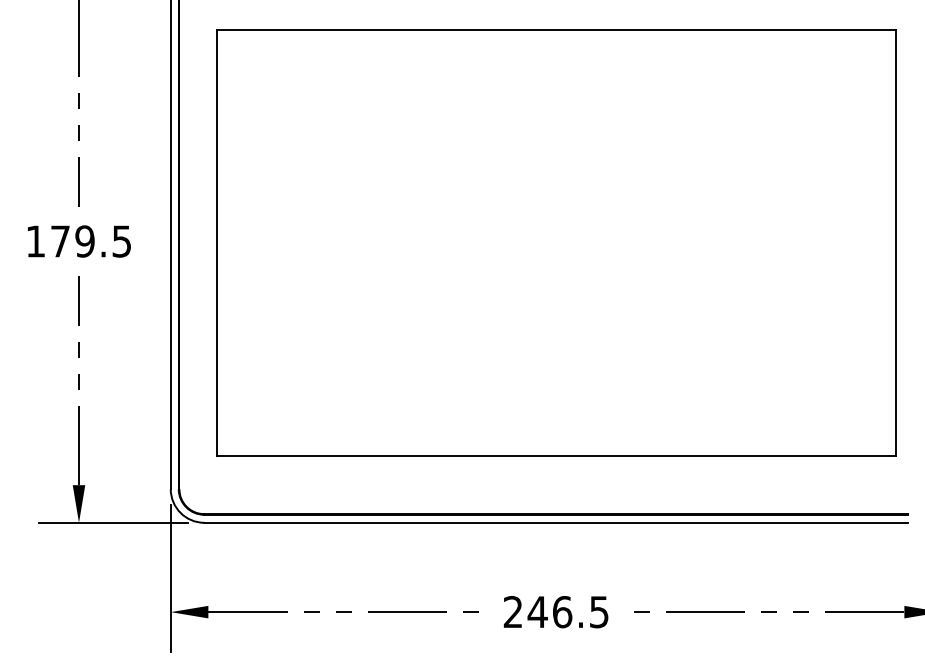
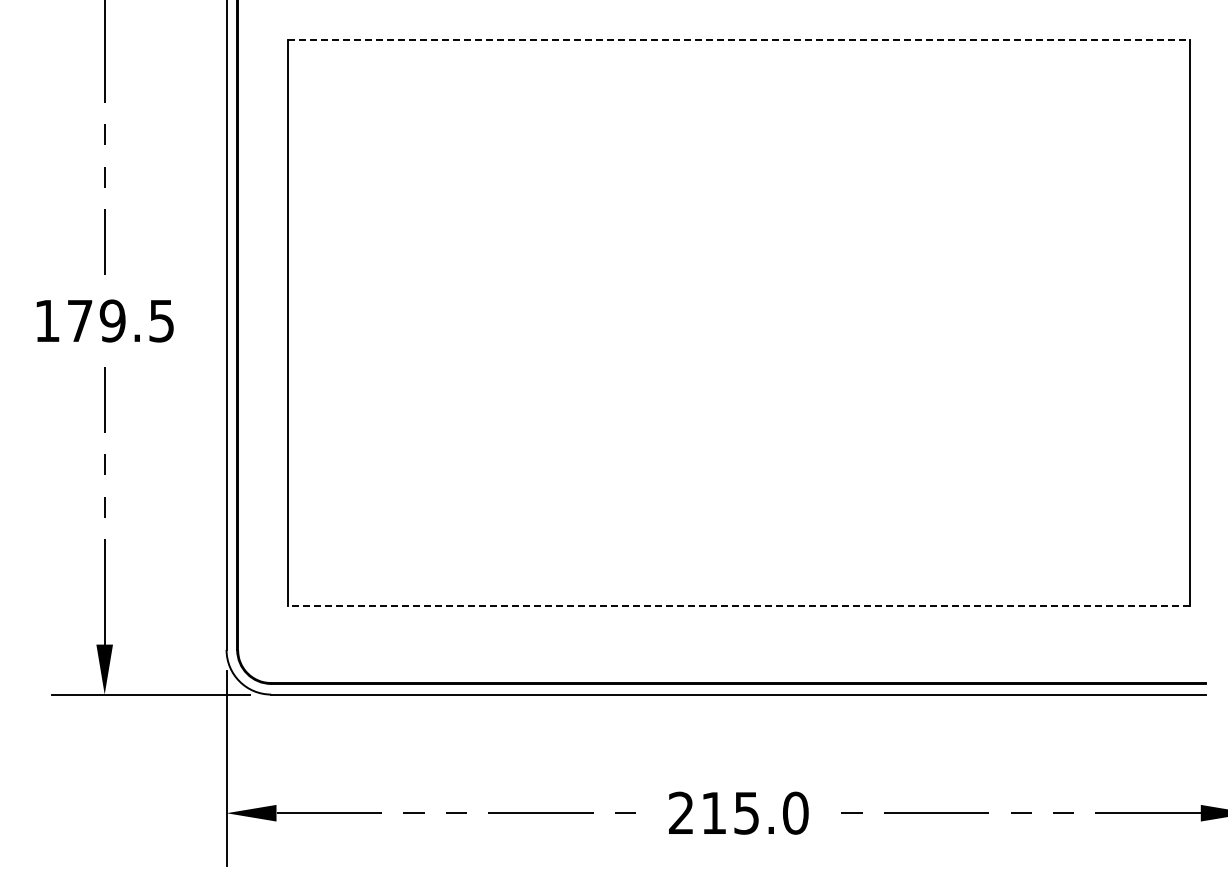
line: (556, 30) -> (738, 40), solid -> dashed
line: (556, 455) -> (738, 605), solid -> dashed
text: (568, 611) -> (754, 812), 246.5 -> 215.0

